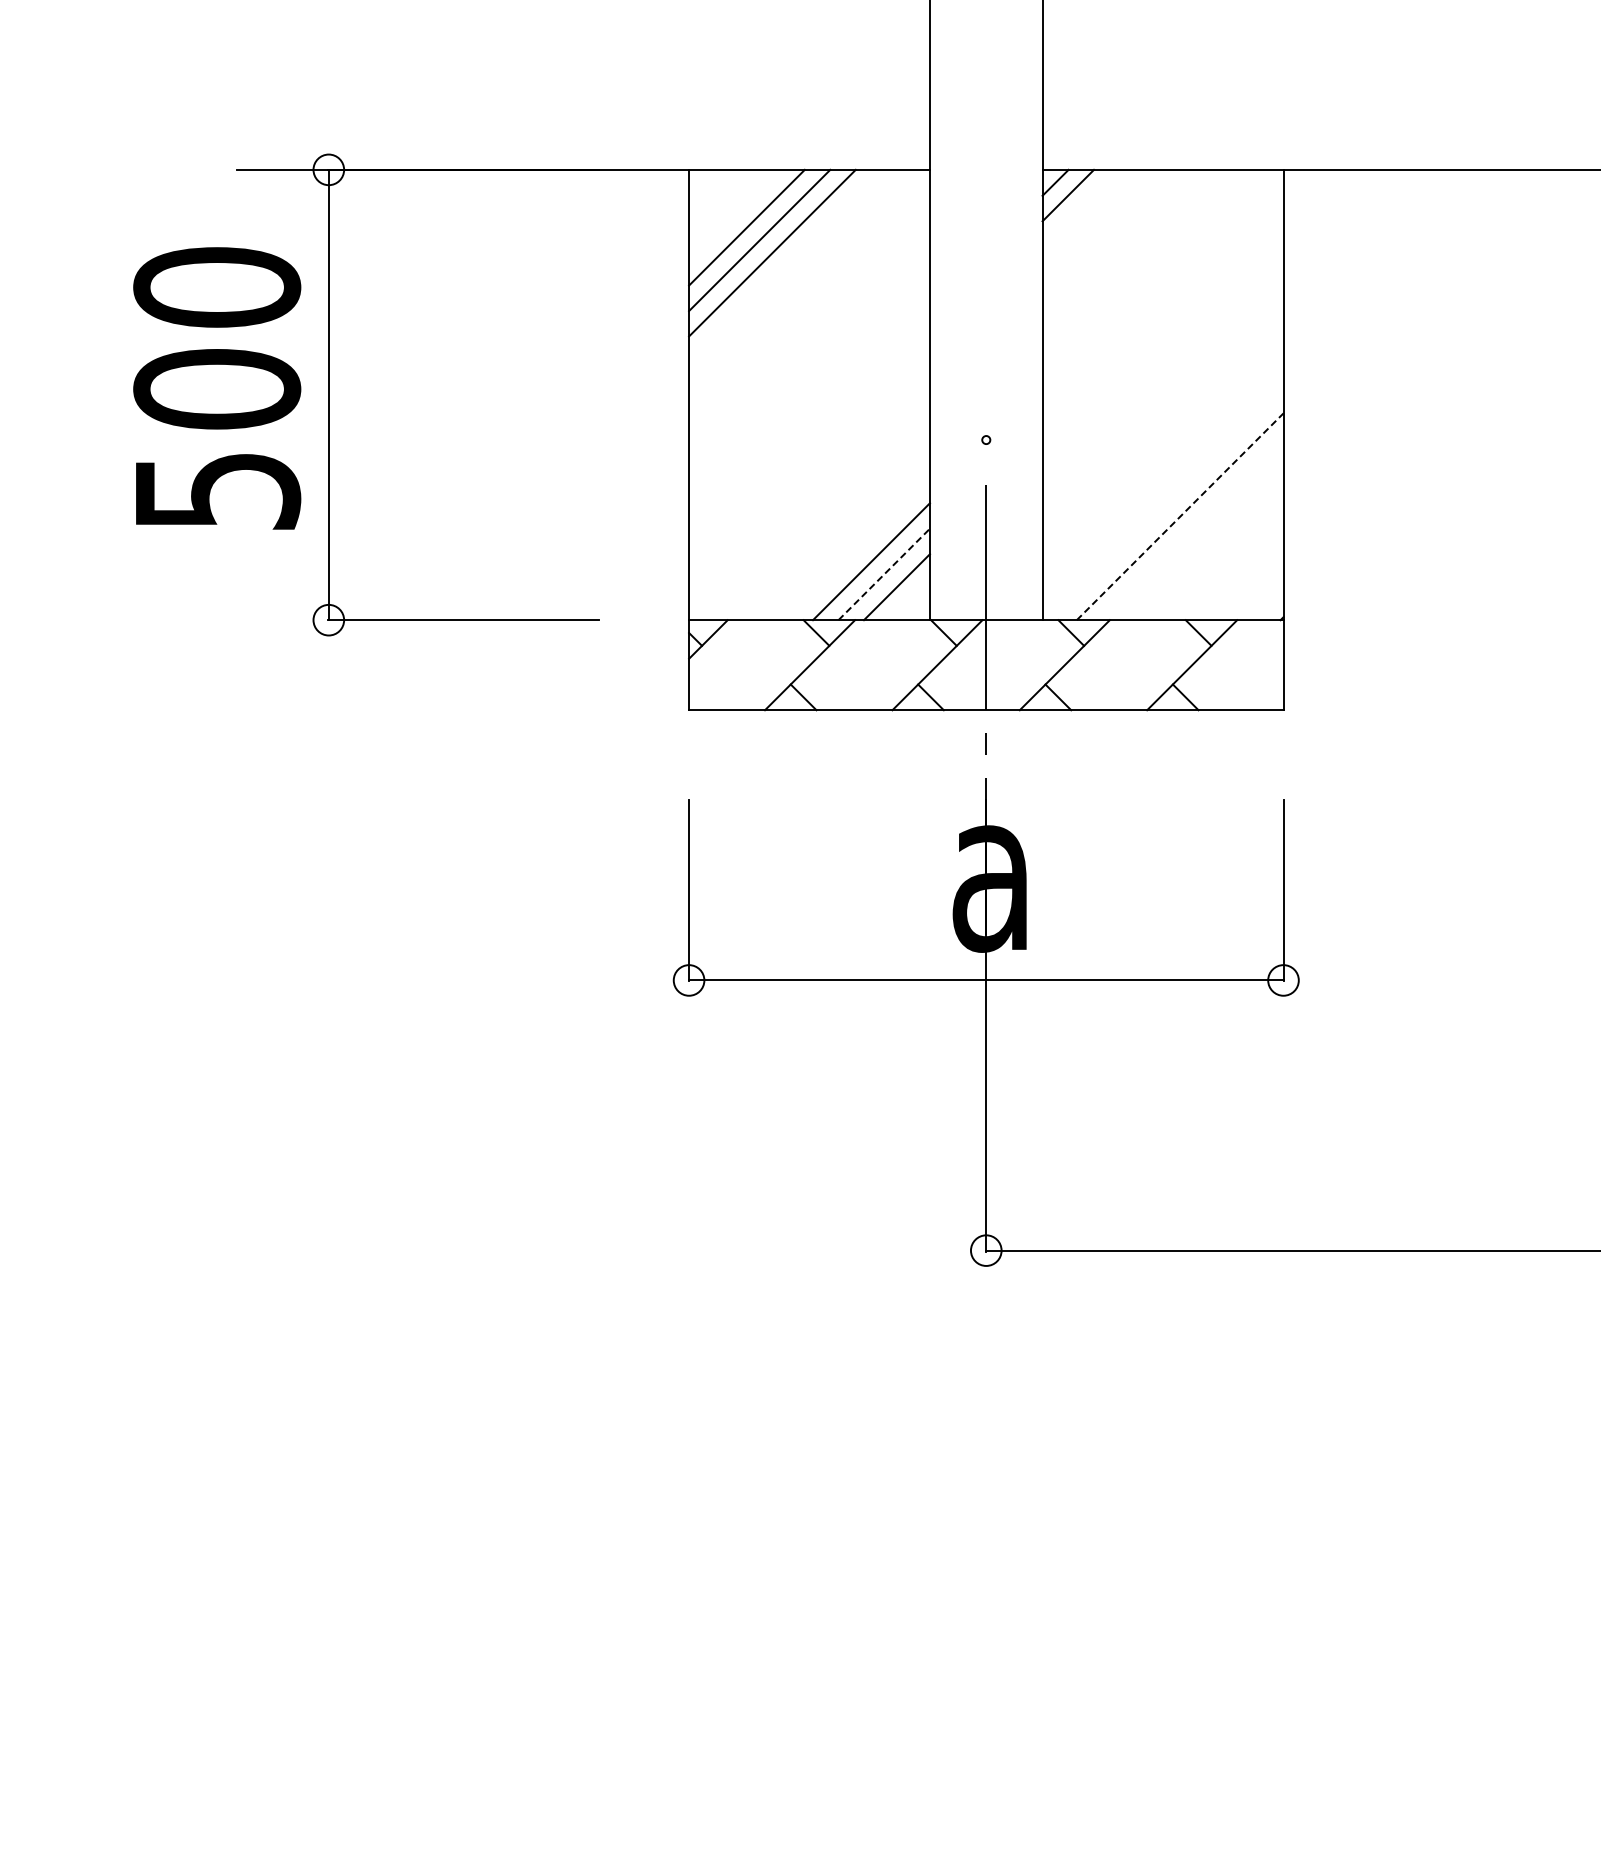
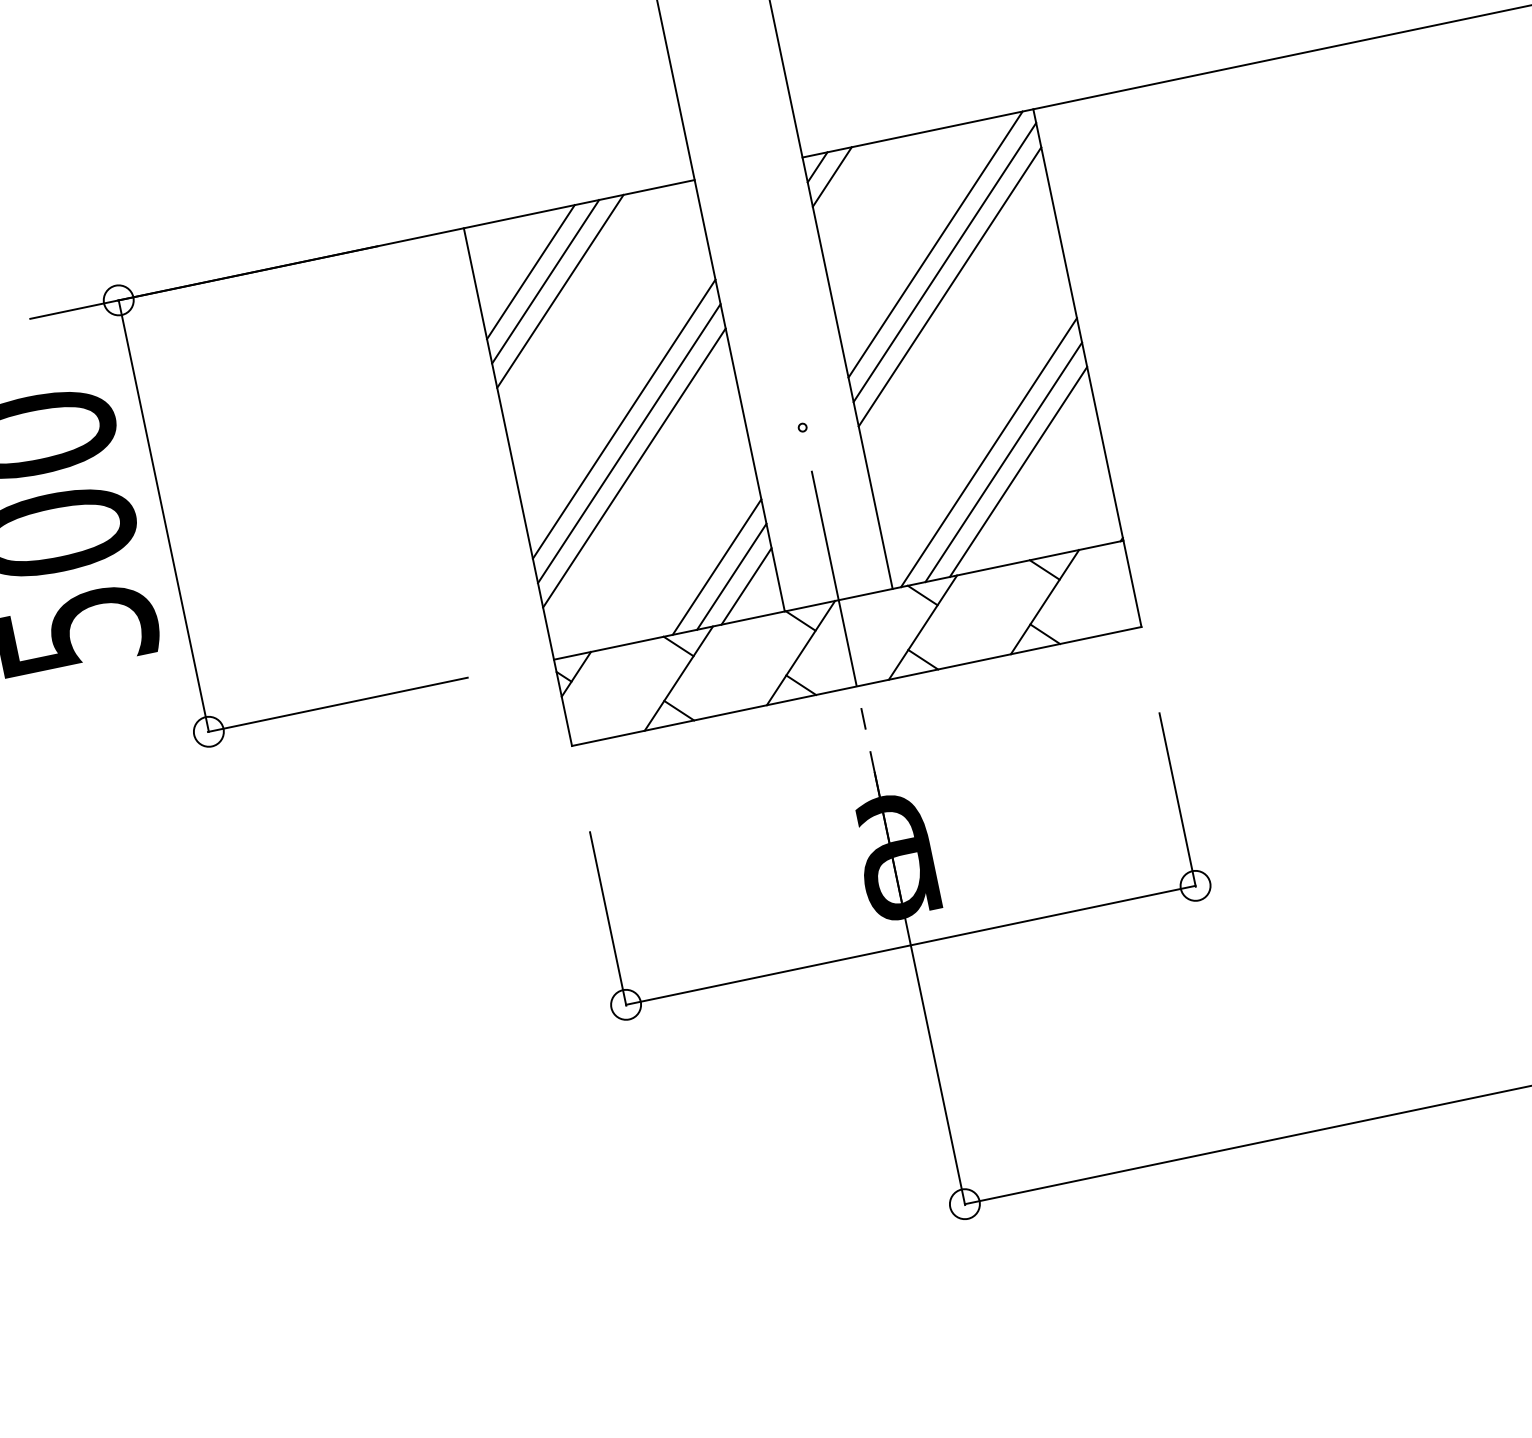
line: (1157, 284) -> (935, 244), added
line: (1162, 304) -> (944, 262), added
line: (1162, 329) -> (949, 286), added
line: (809, 393) -> (623, 418), added
line: (809, 419) -> (629, 443), added
line: (809, 444) -> (634, 467), added
line: (1167, 503) -> (988, 452), added
line: (1180, 516) -> (1004, 461), dashed -> solid
line: (1192, 529) -> (1018, 472), added
line: (884, 574) -> (732, 576), dashed -> solid

